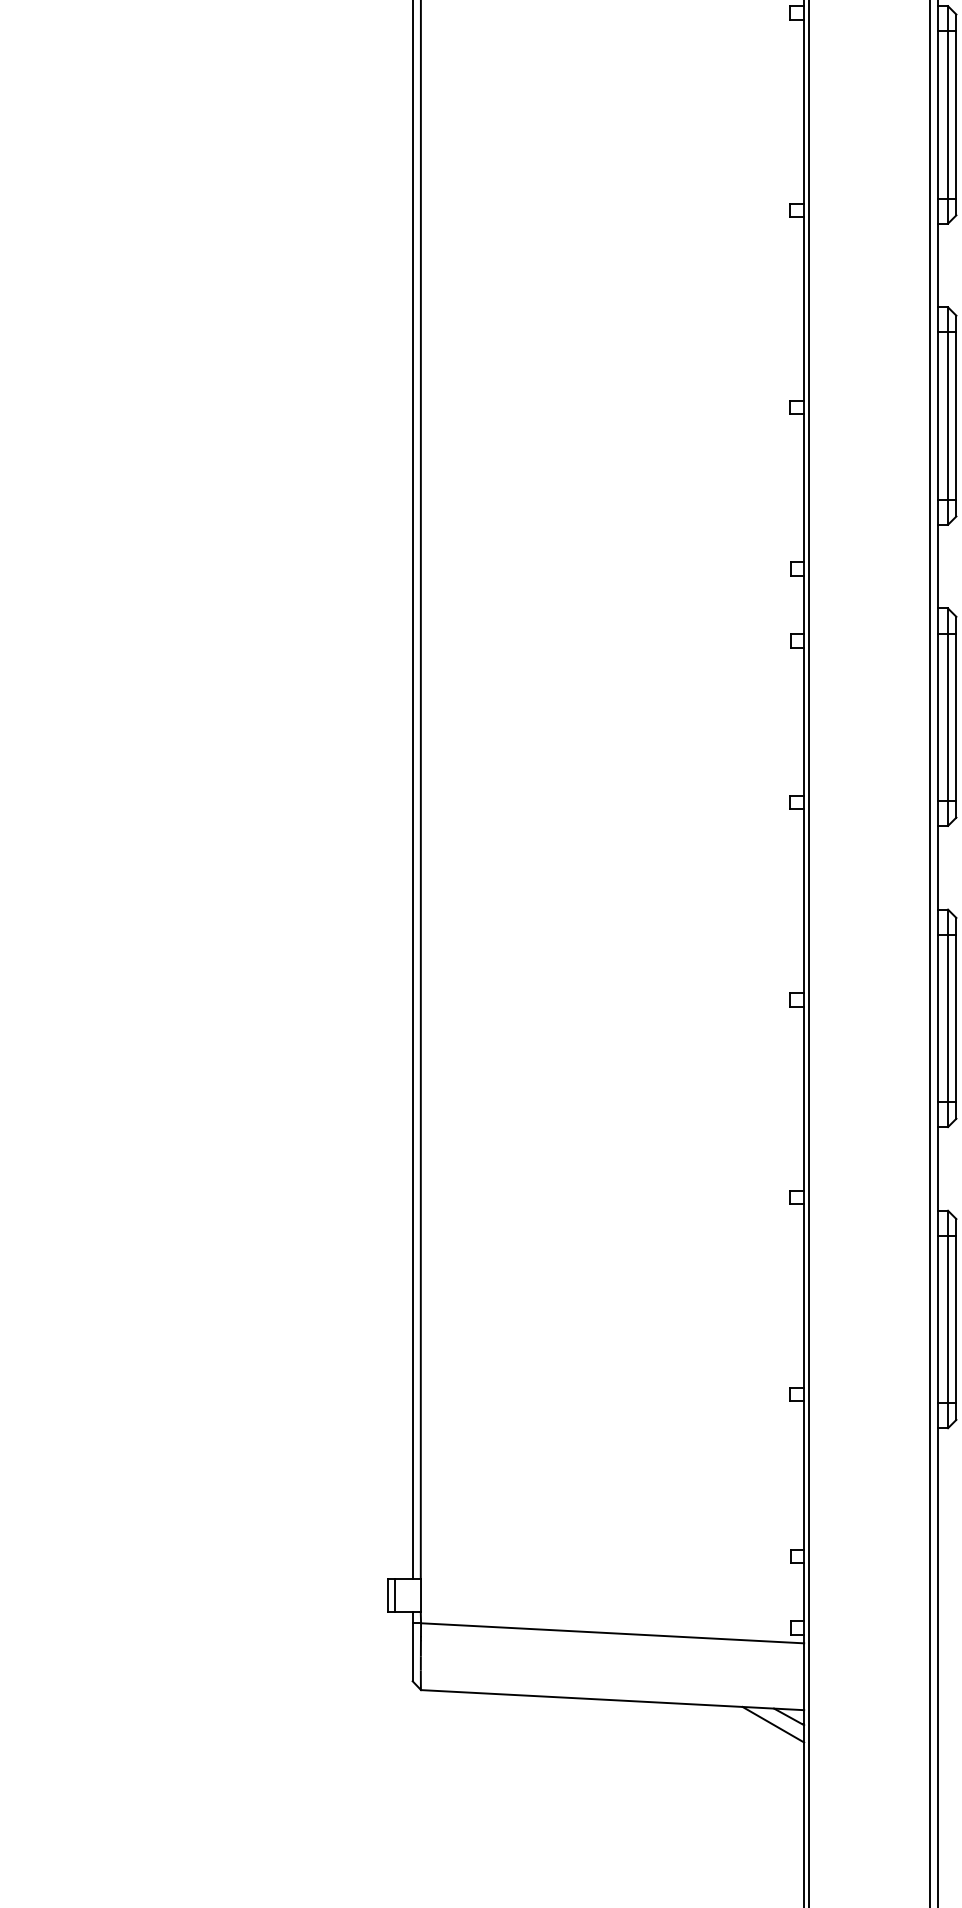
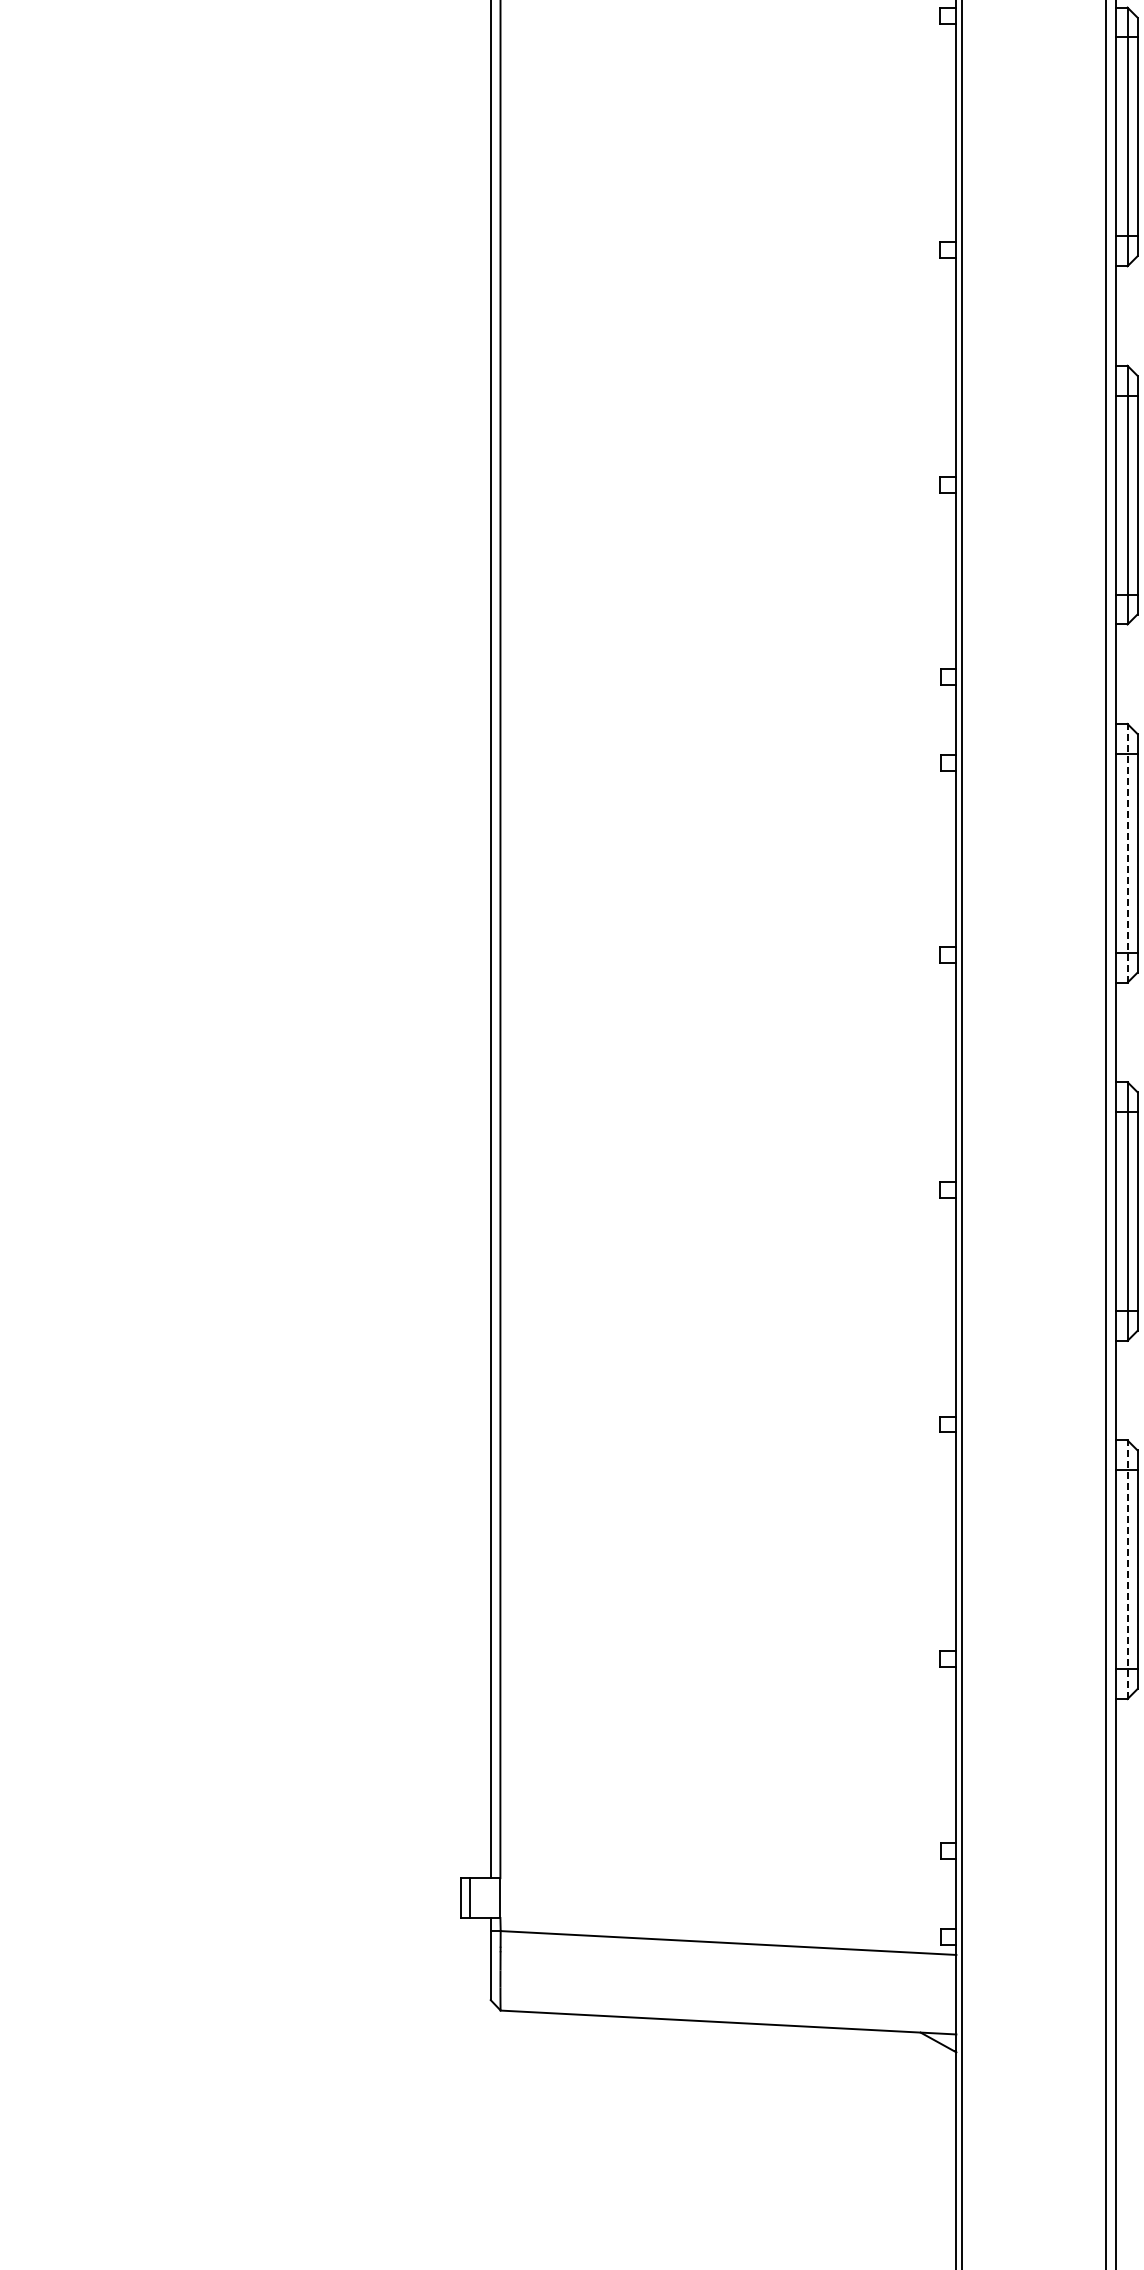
line: (948, 716) -> (1127, 852), solid -> dashed
line: (948, 1319) -> (1127, 1569), solid -> dashed
line: (773, 1724) -> (919, 2051), removed

